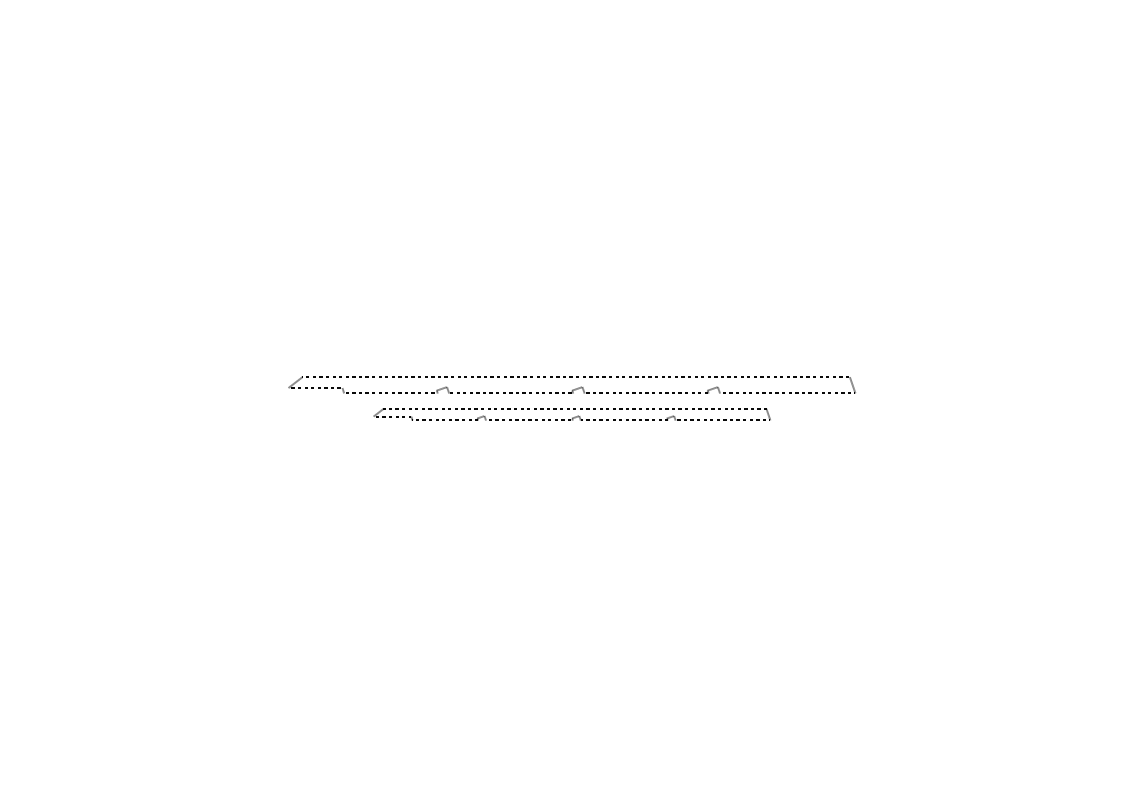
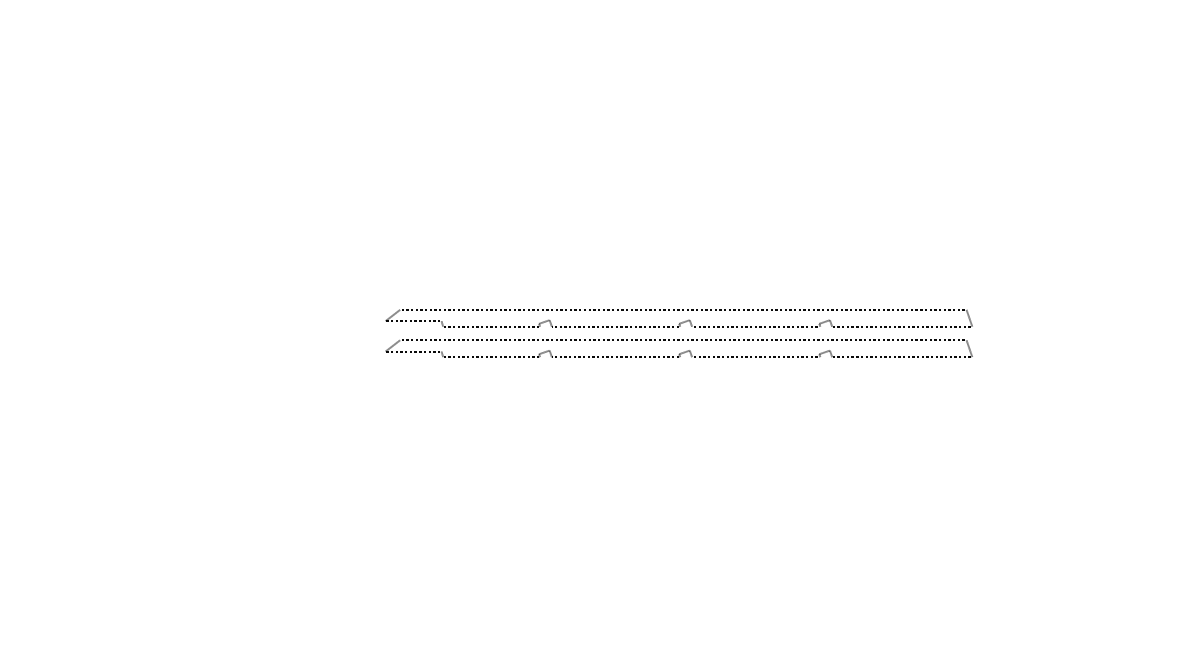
part: (571, 414) -> (678, 348), size x1.43

